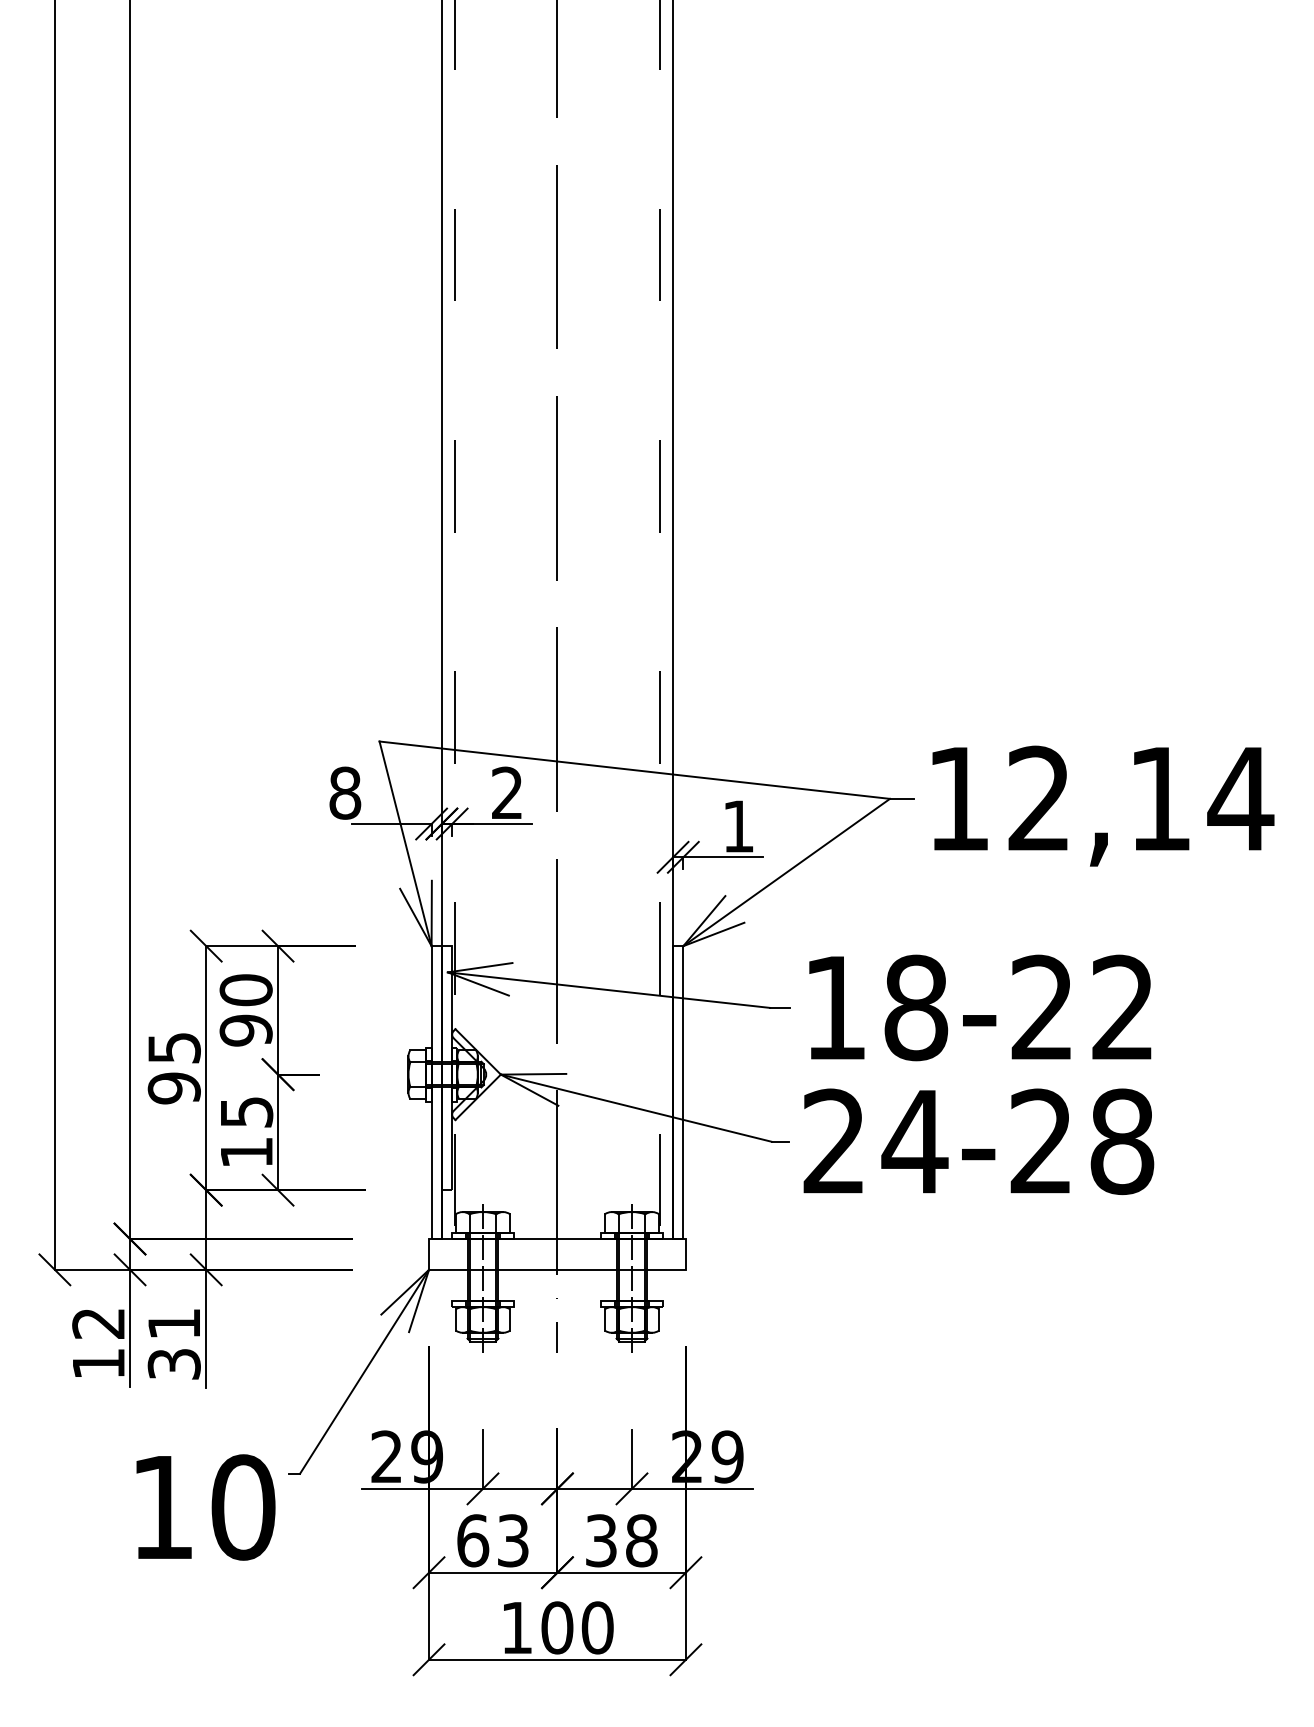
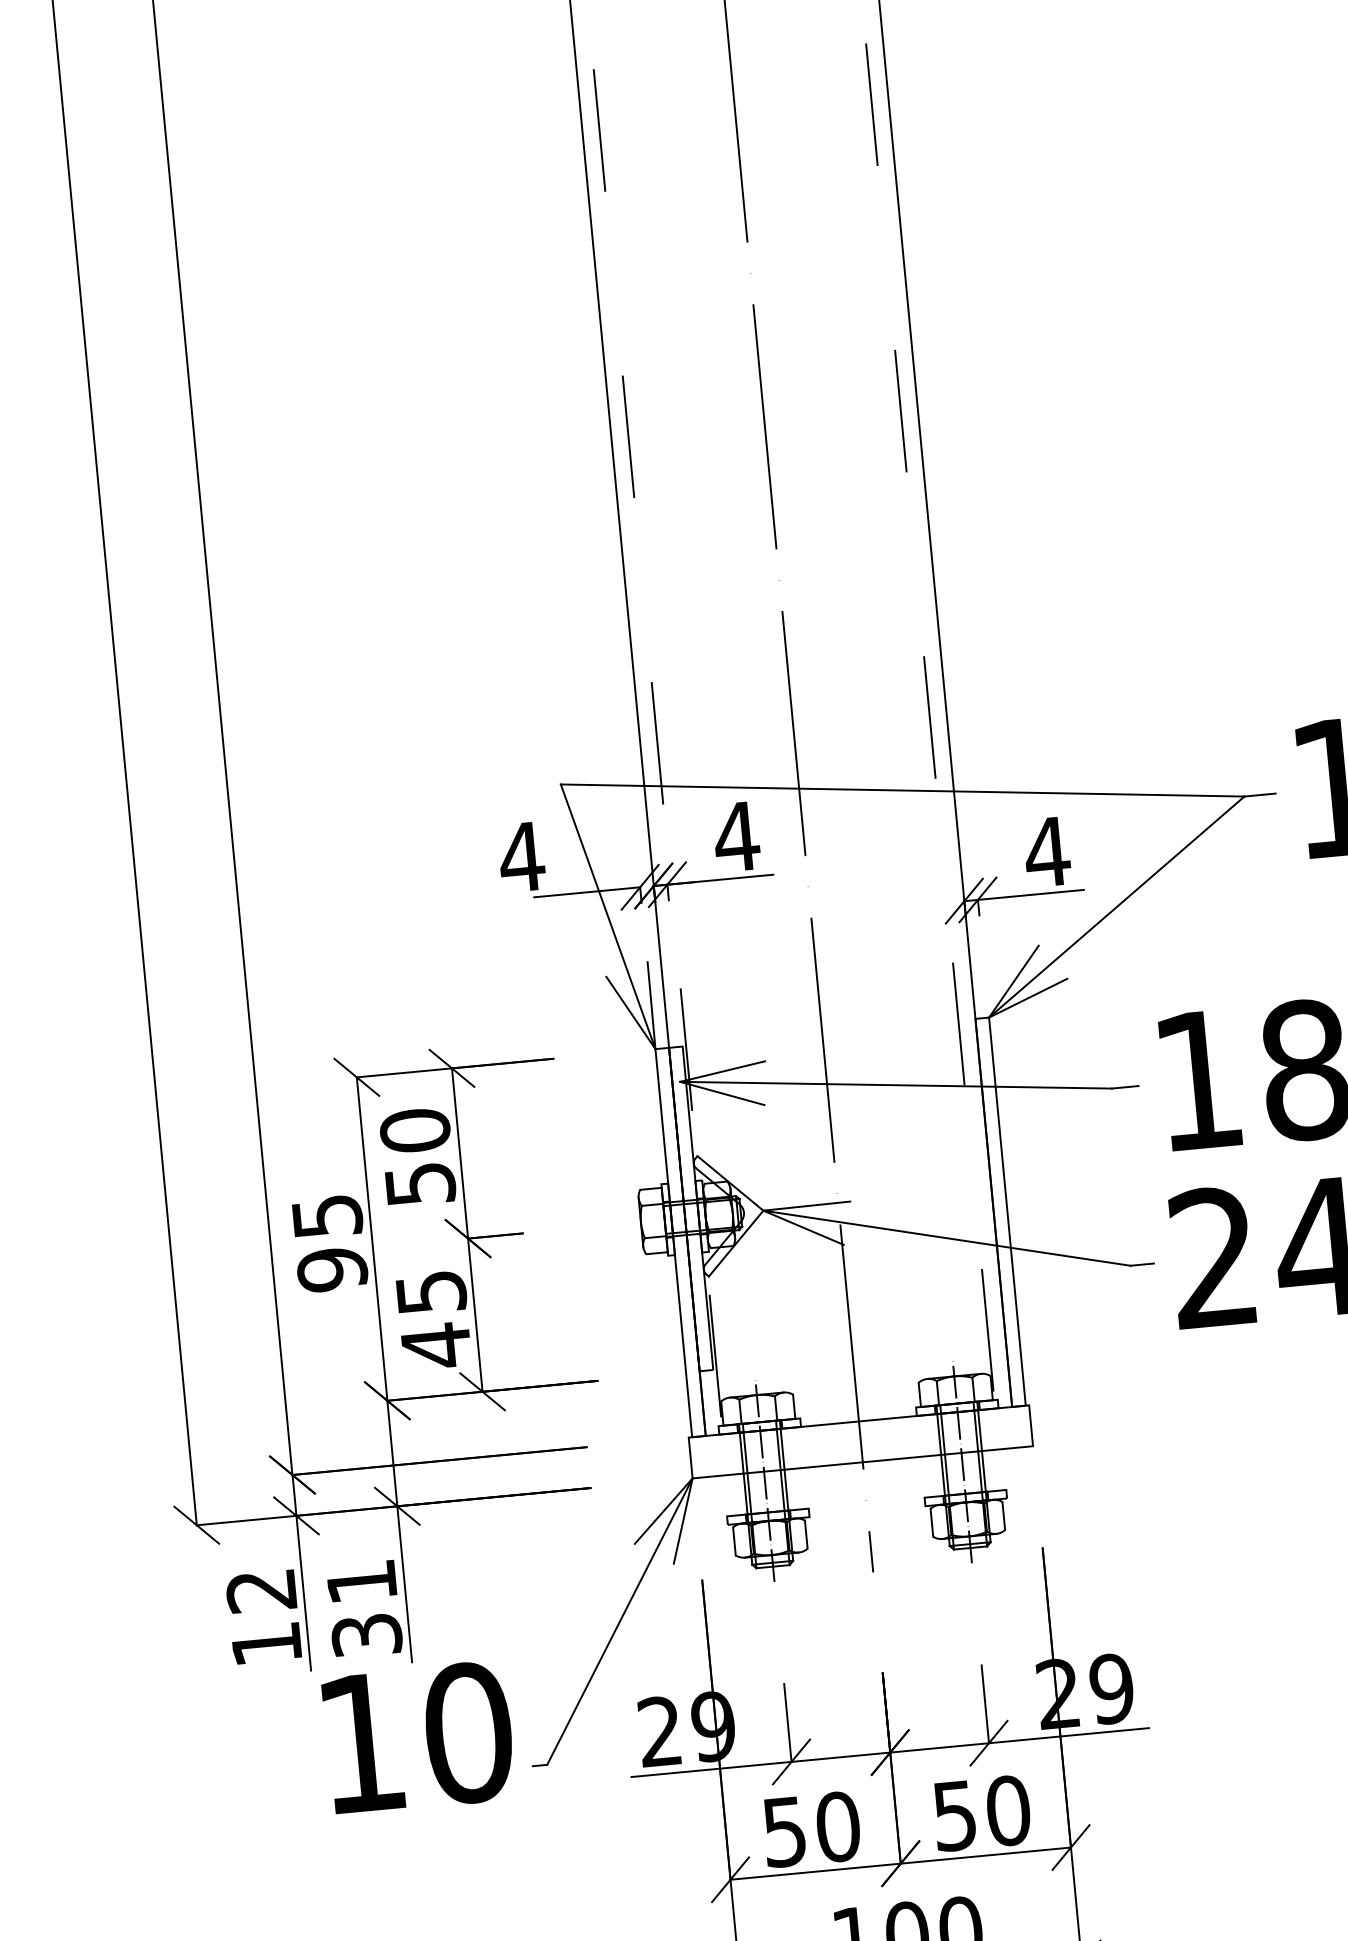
text: (344, 792) -> (520, 856), 8 -> 4
text: (507, 792) -> (736, 836), 2 -> 4
text: (738, 826) -> (1047, 852), 1 -> 4
text: (245, 1030) -> (419, 1184), 90 -> 50
text: (246, 1152) -> (436, 1345), 15 -> 45
text: (205, 1507) -> (418, 1737), moved
text: (493, 1540) -> (811, 1829), 63 -> 50
text: (621, 1540) -> (981, 1812), 38 -> 50

